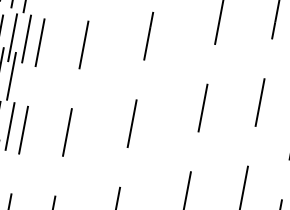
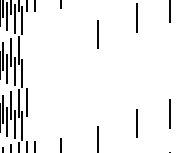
line: (26, 38) -> (26, 49), removed
line: (40, 42) -> (35, 50), removed
line: (83, 44) -> (60, 46), removed
line: (259, 101) -> (169, 60), removed
line: (203, 107) -> (137, 70), removed
line: (131, 123) -> (97, 87), removed
line: (24, 128) -> (35, 102), removed
line: (66, 131) -> (60, 99), removed

